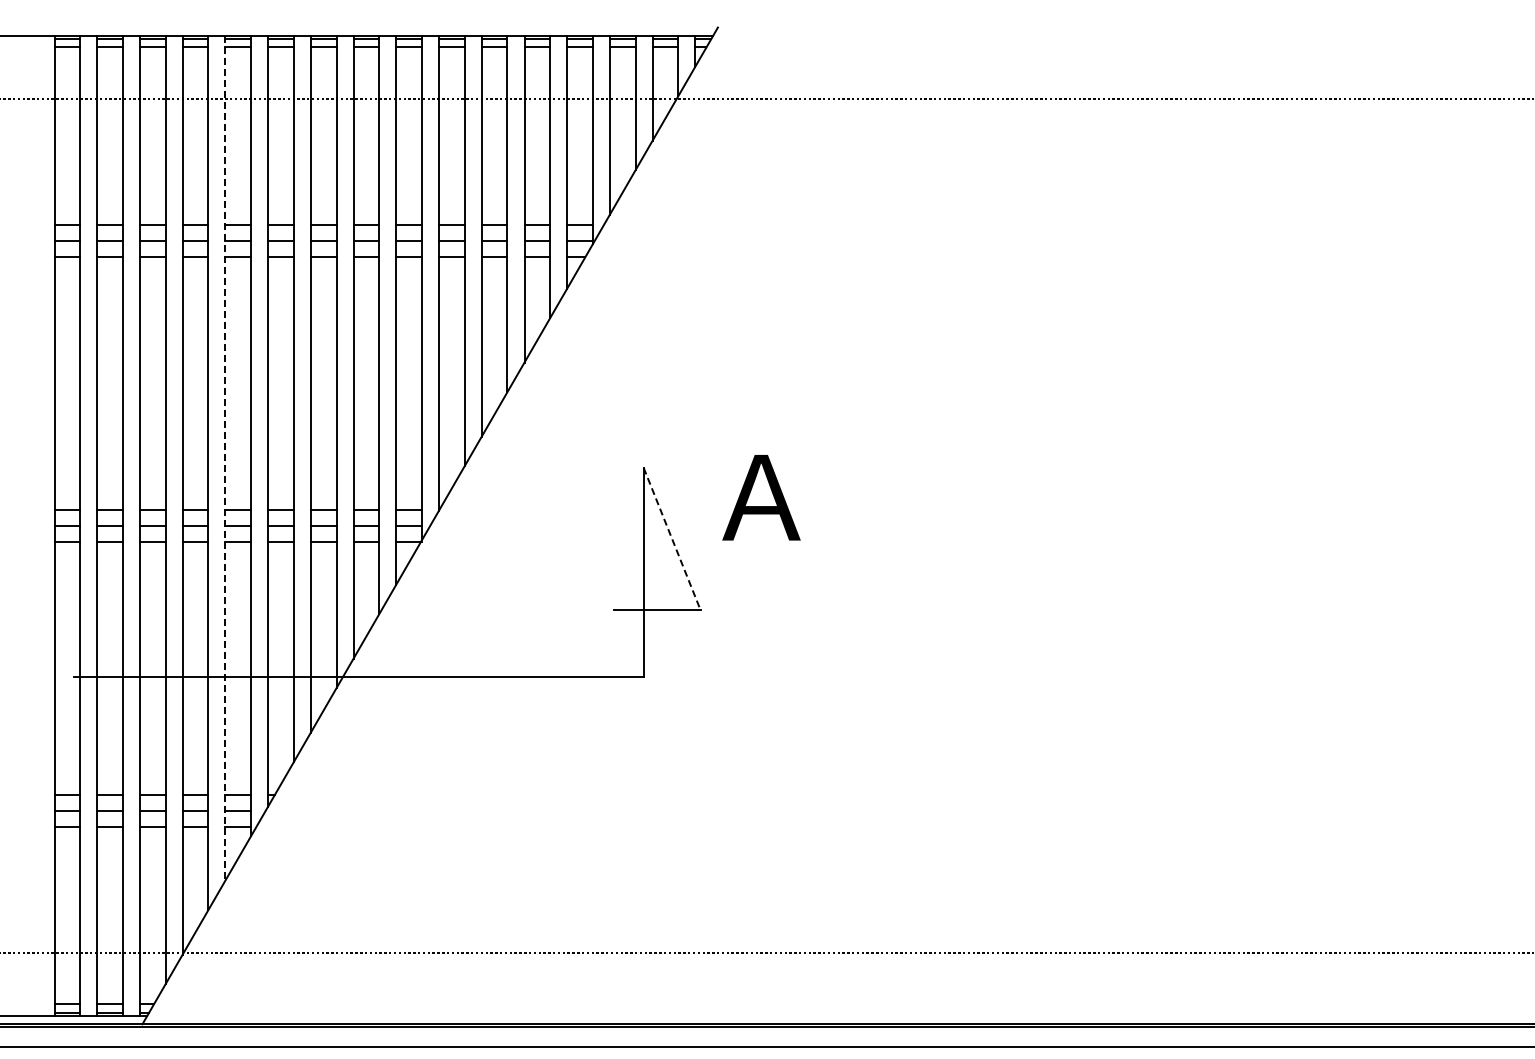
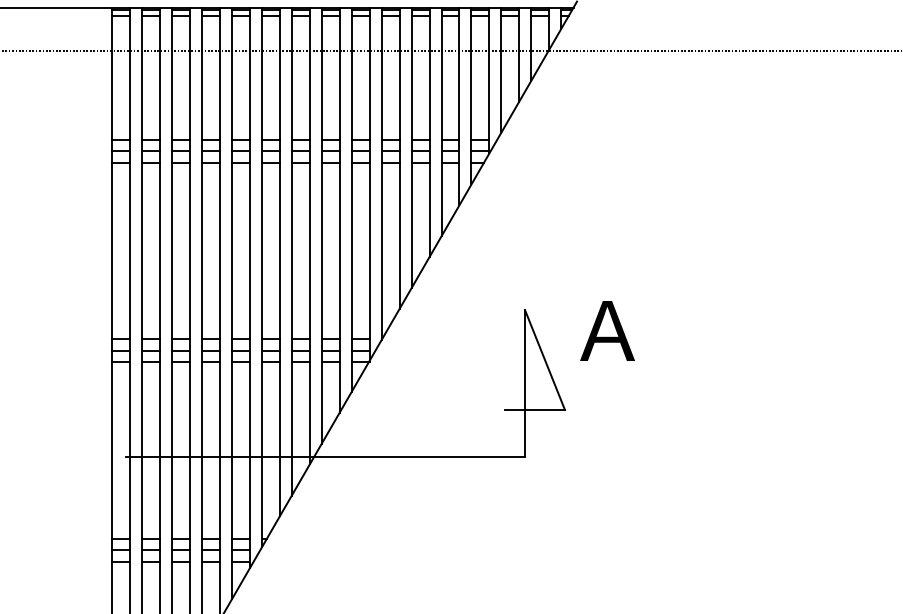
line: (225, 458) -> (232, 303), dashed -> solid
line: (672, 539) -> (545, 360), dashed -> solid

